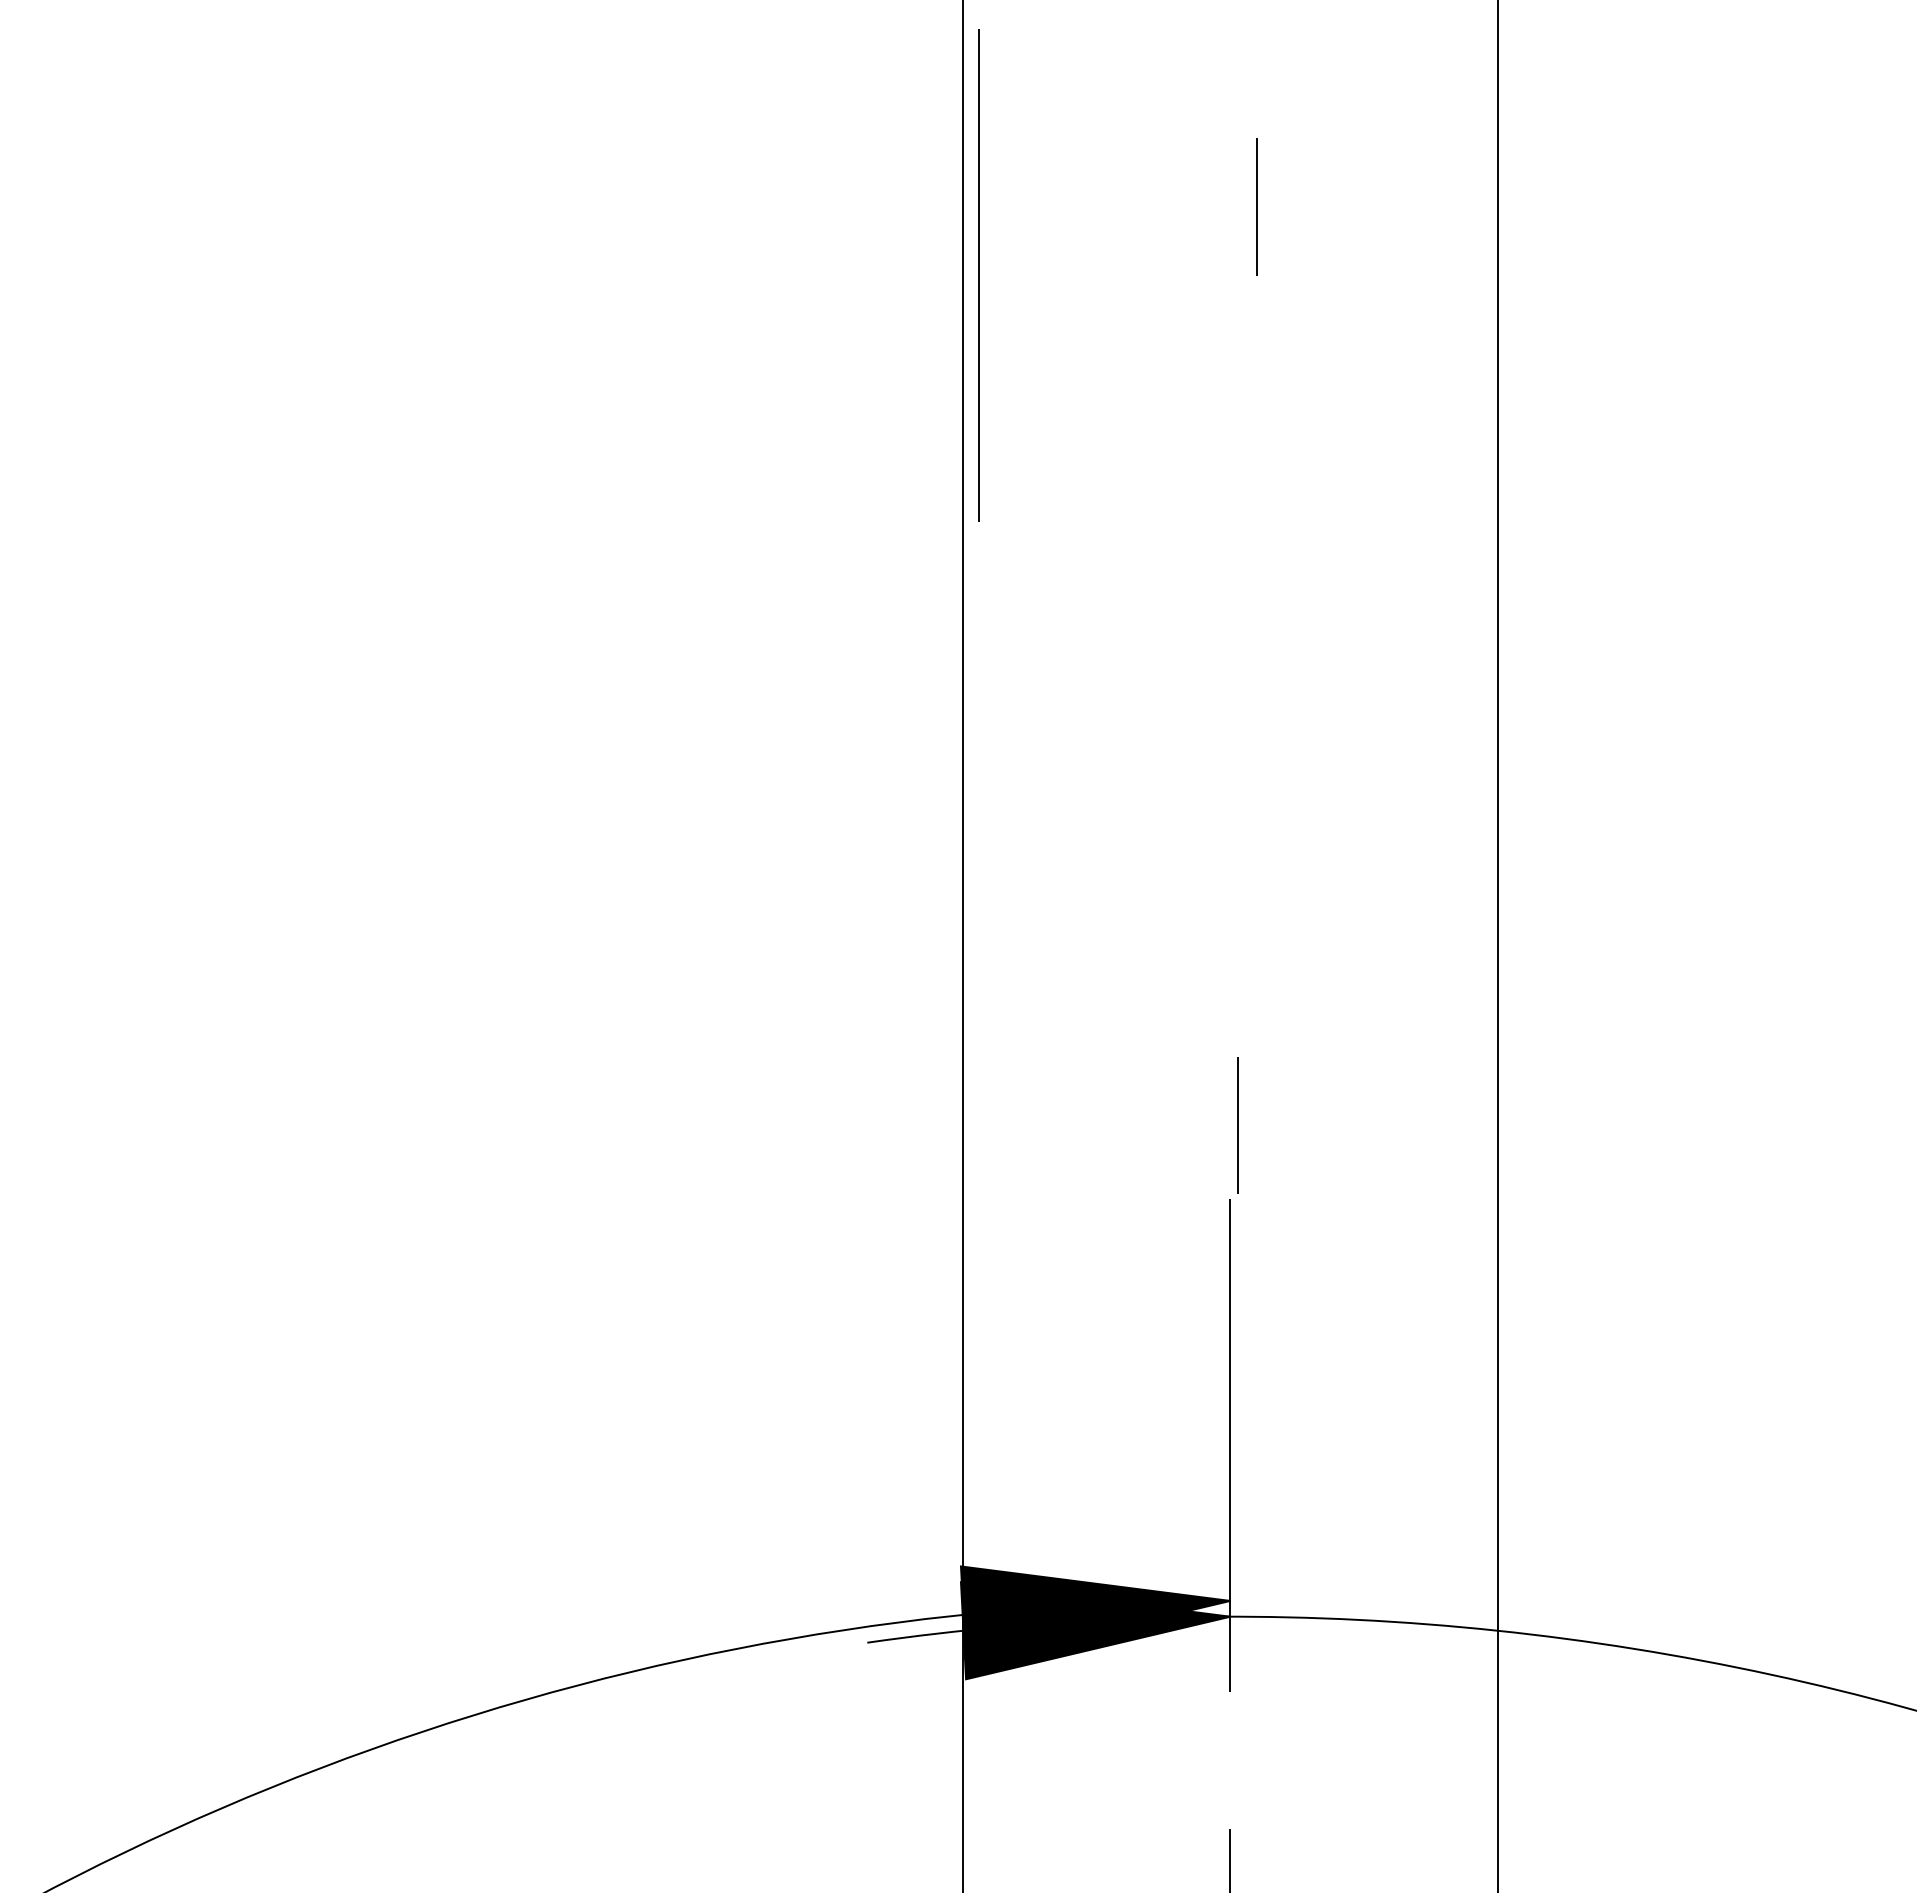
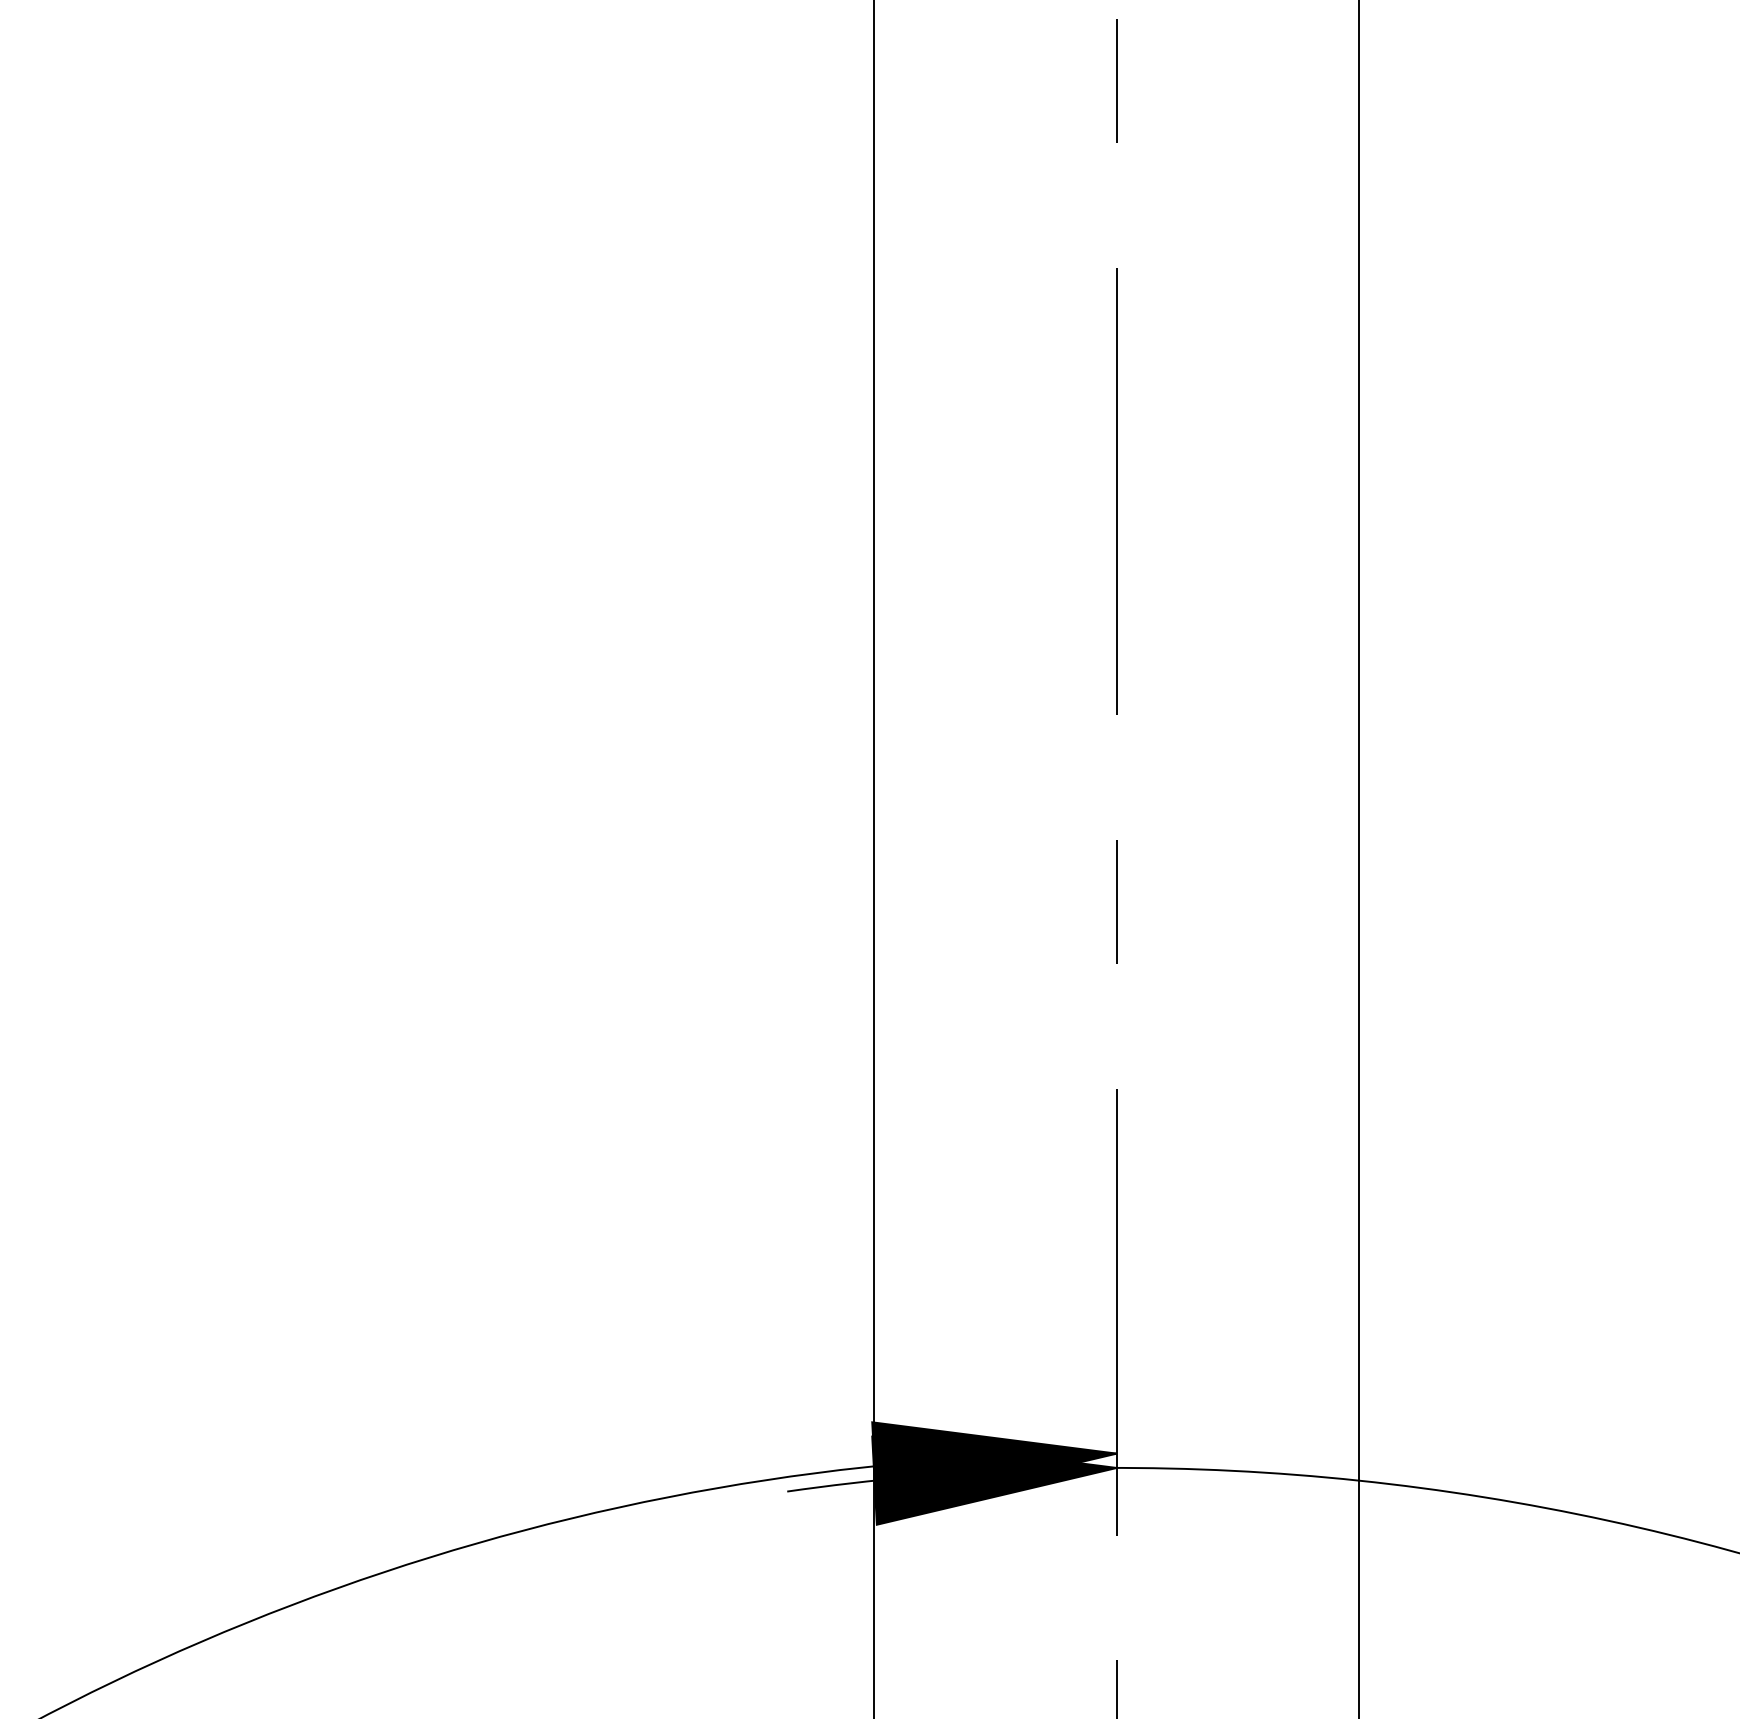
line: (1256, 206) -> (1116, 80), moved
line: (978, 275) -> (1116, 491), moved
line: (1237, 1124) -> (1116, 901), moved

